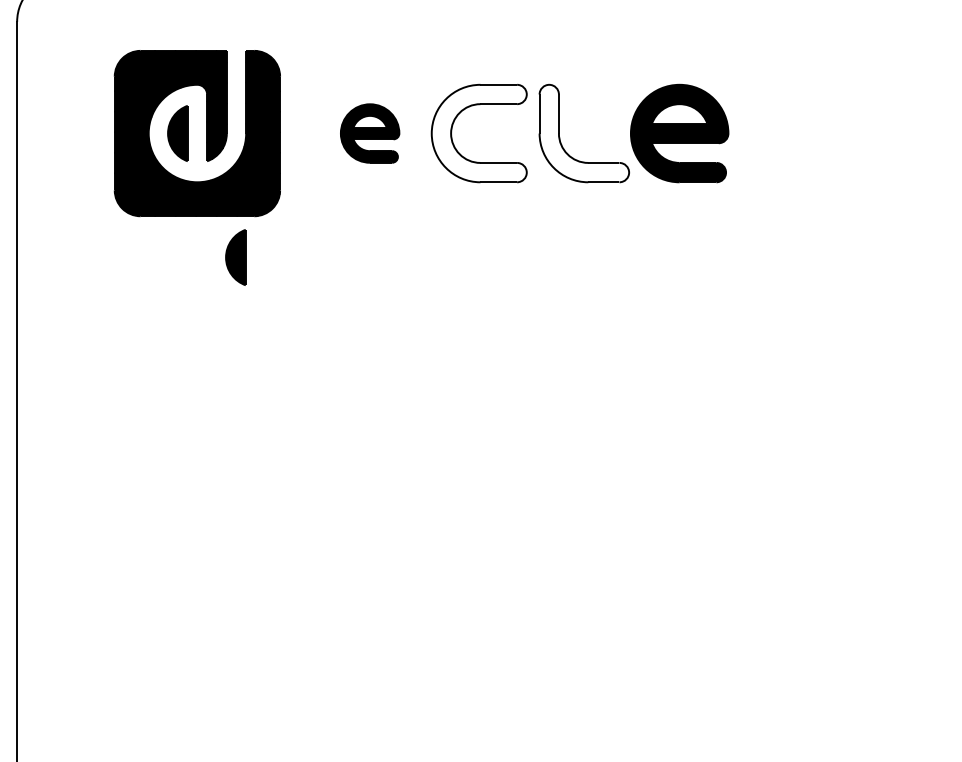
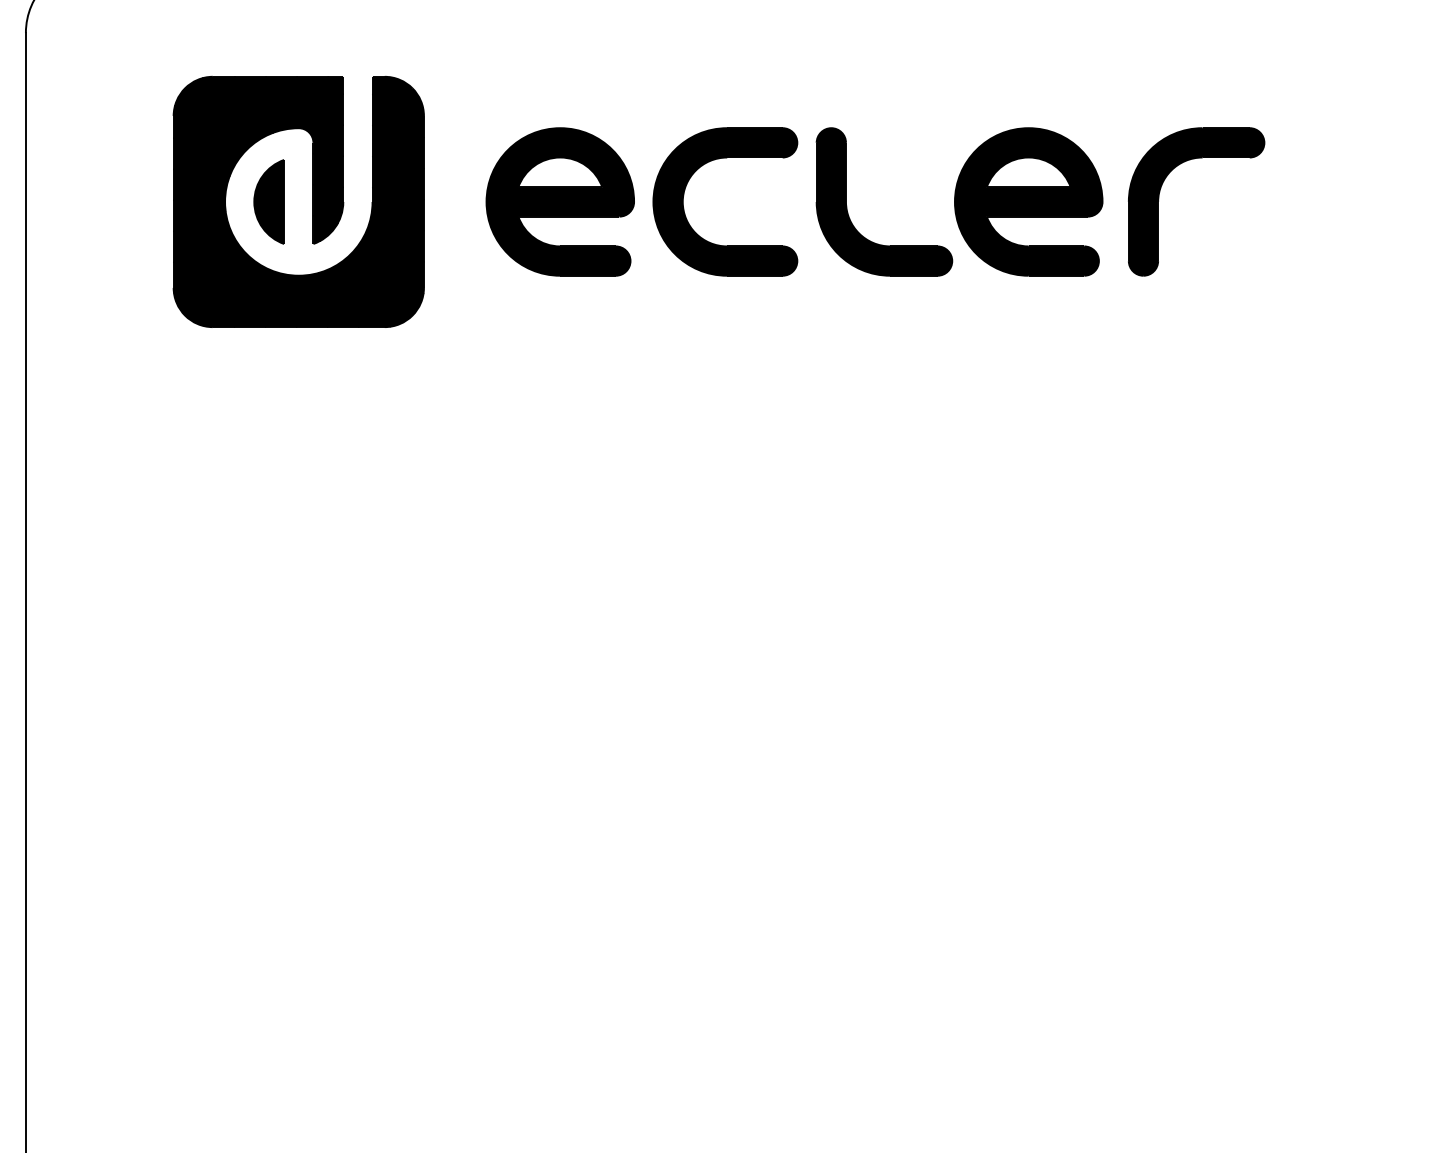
part: (766, 132) -> (1160, 200), added
part: (369, 133) -> (559, 201), size x1.67
fill: (478, 133) -> (724, 201), added
fill: (584, 133) -> (884, 201), added
part: (235, 257) -> (356, 389), removed

